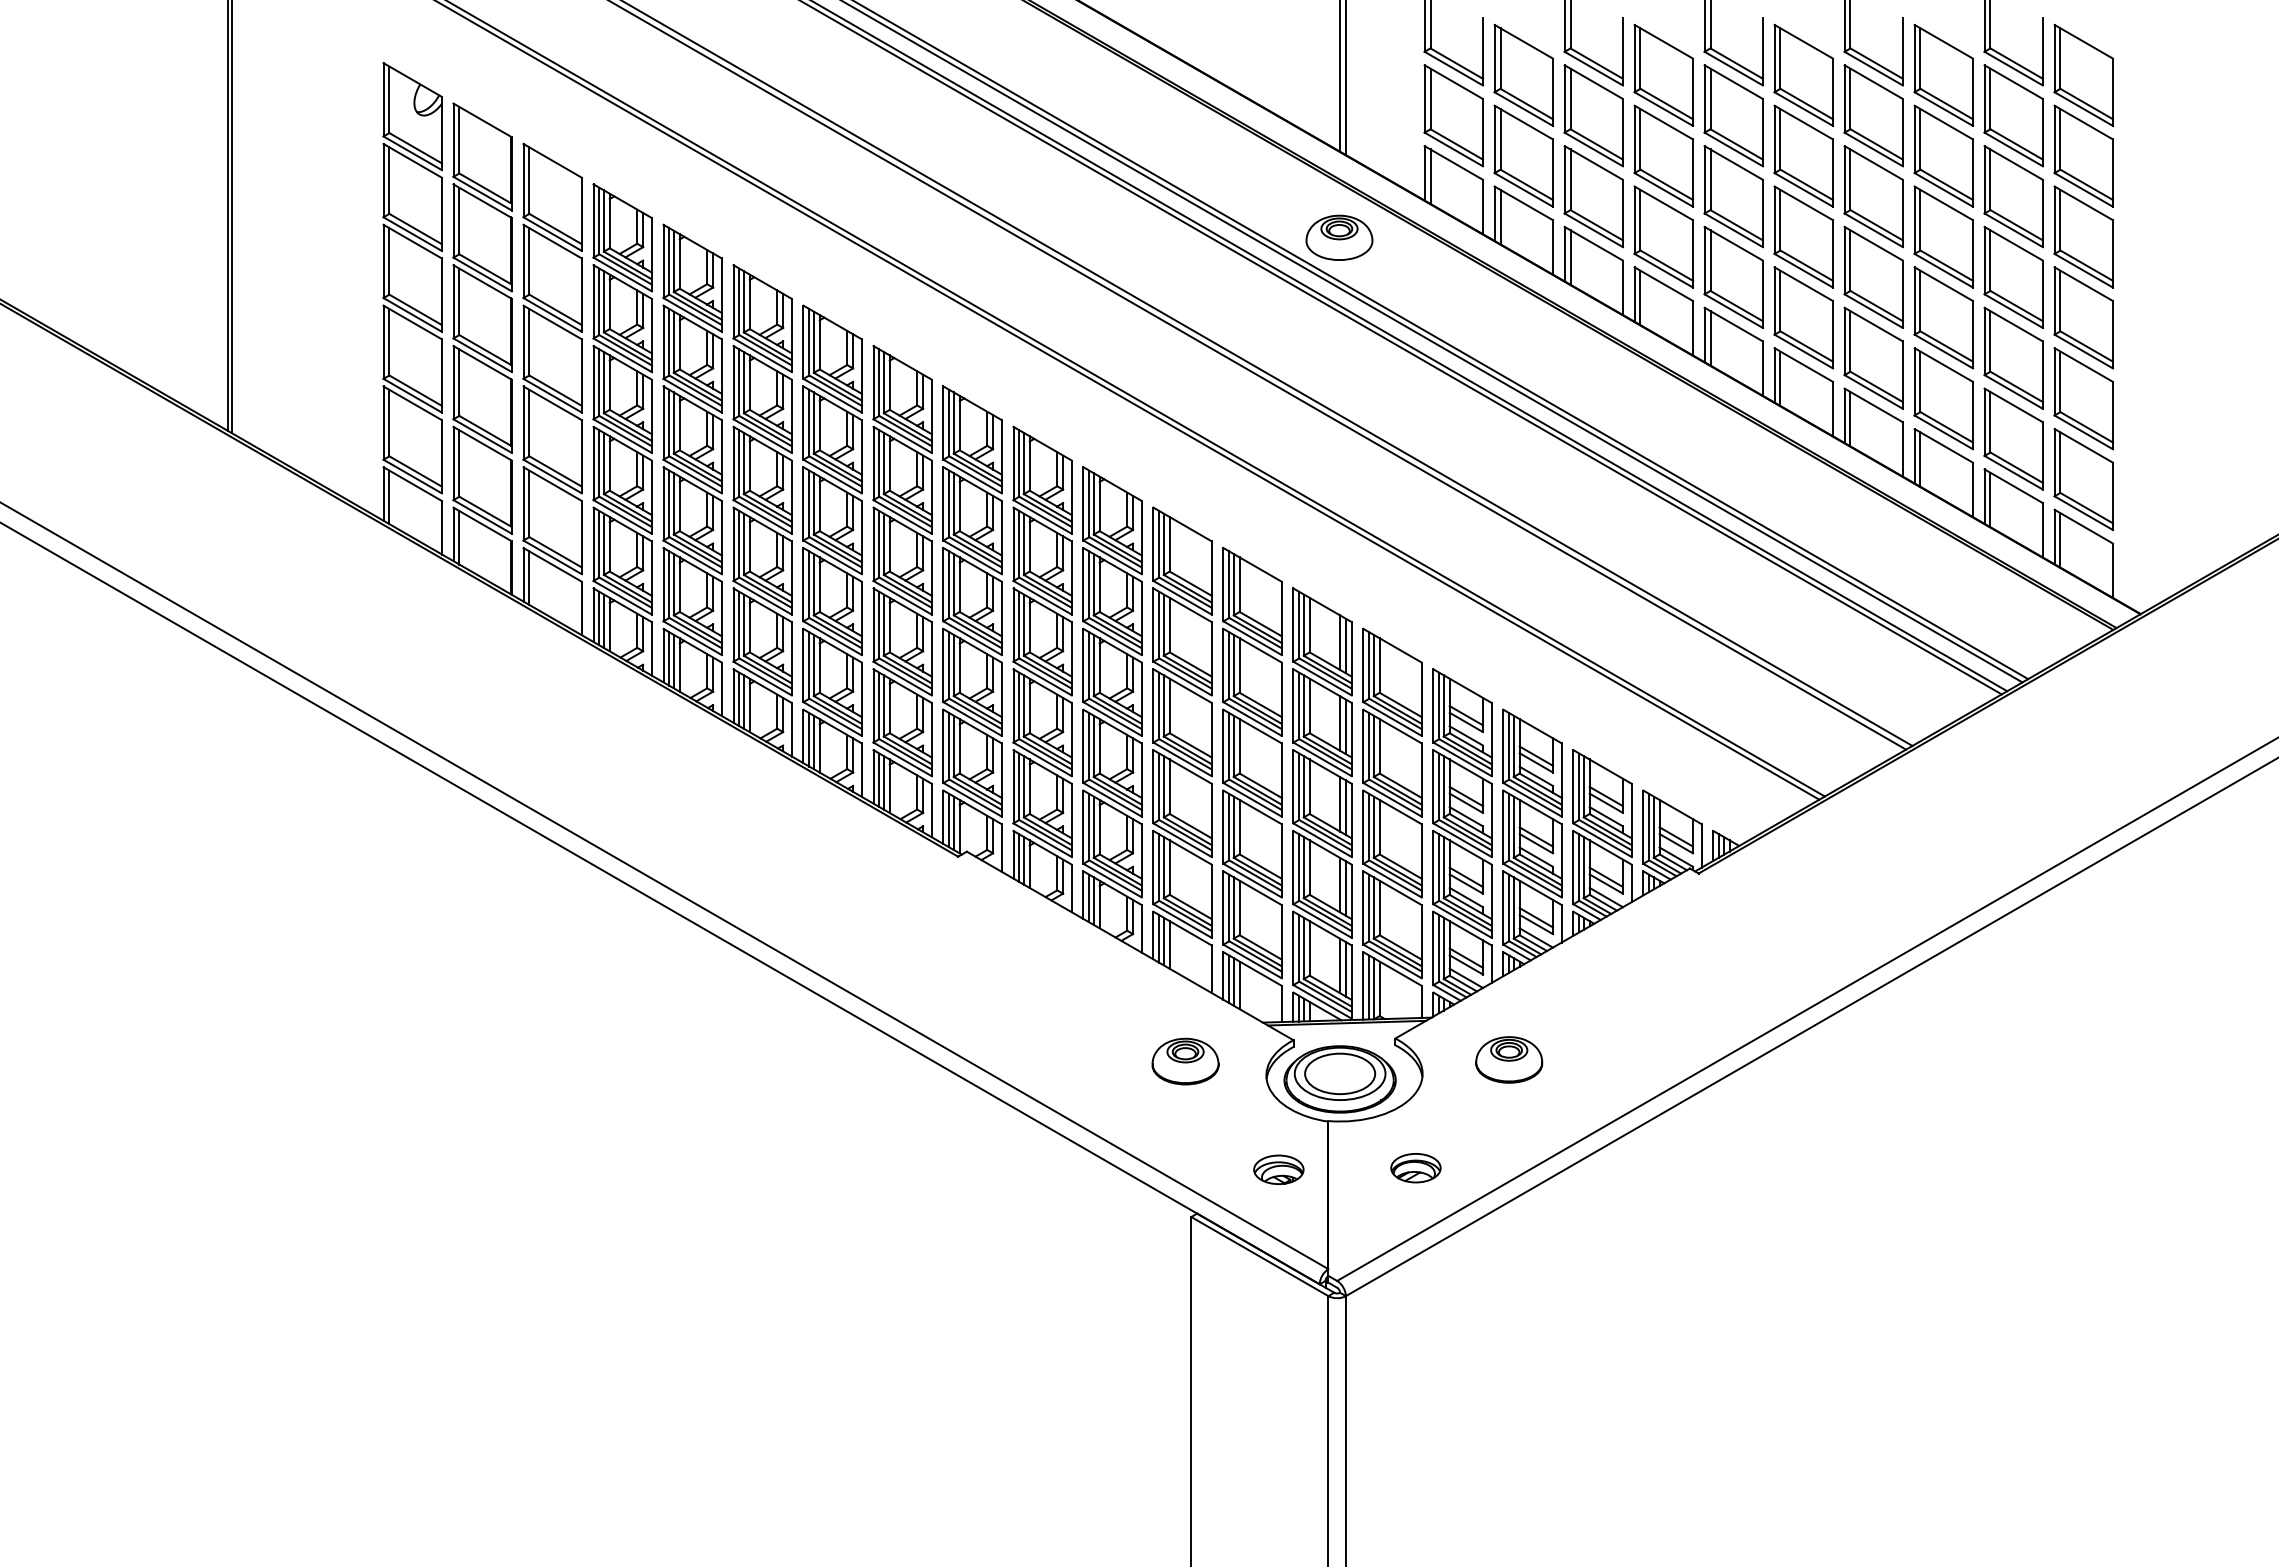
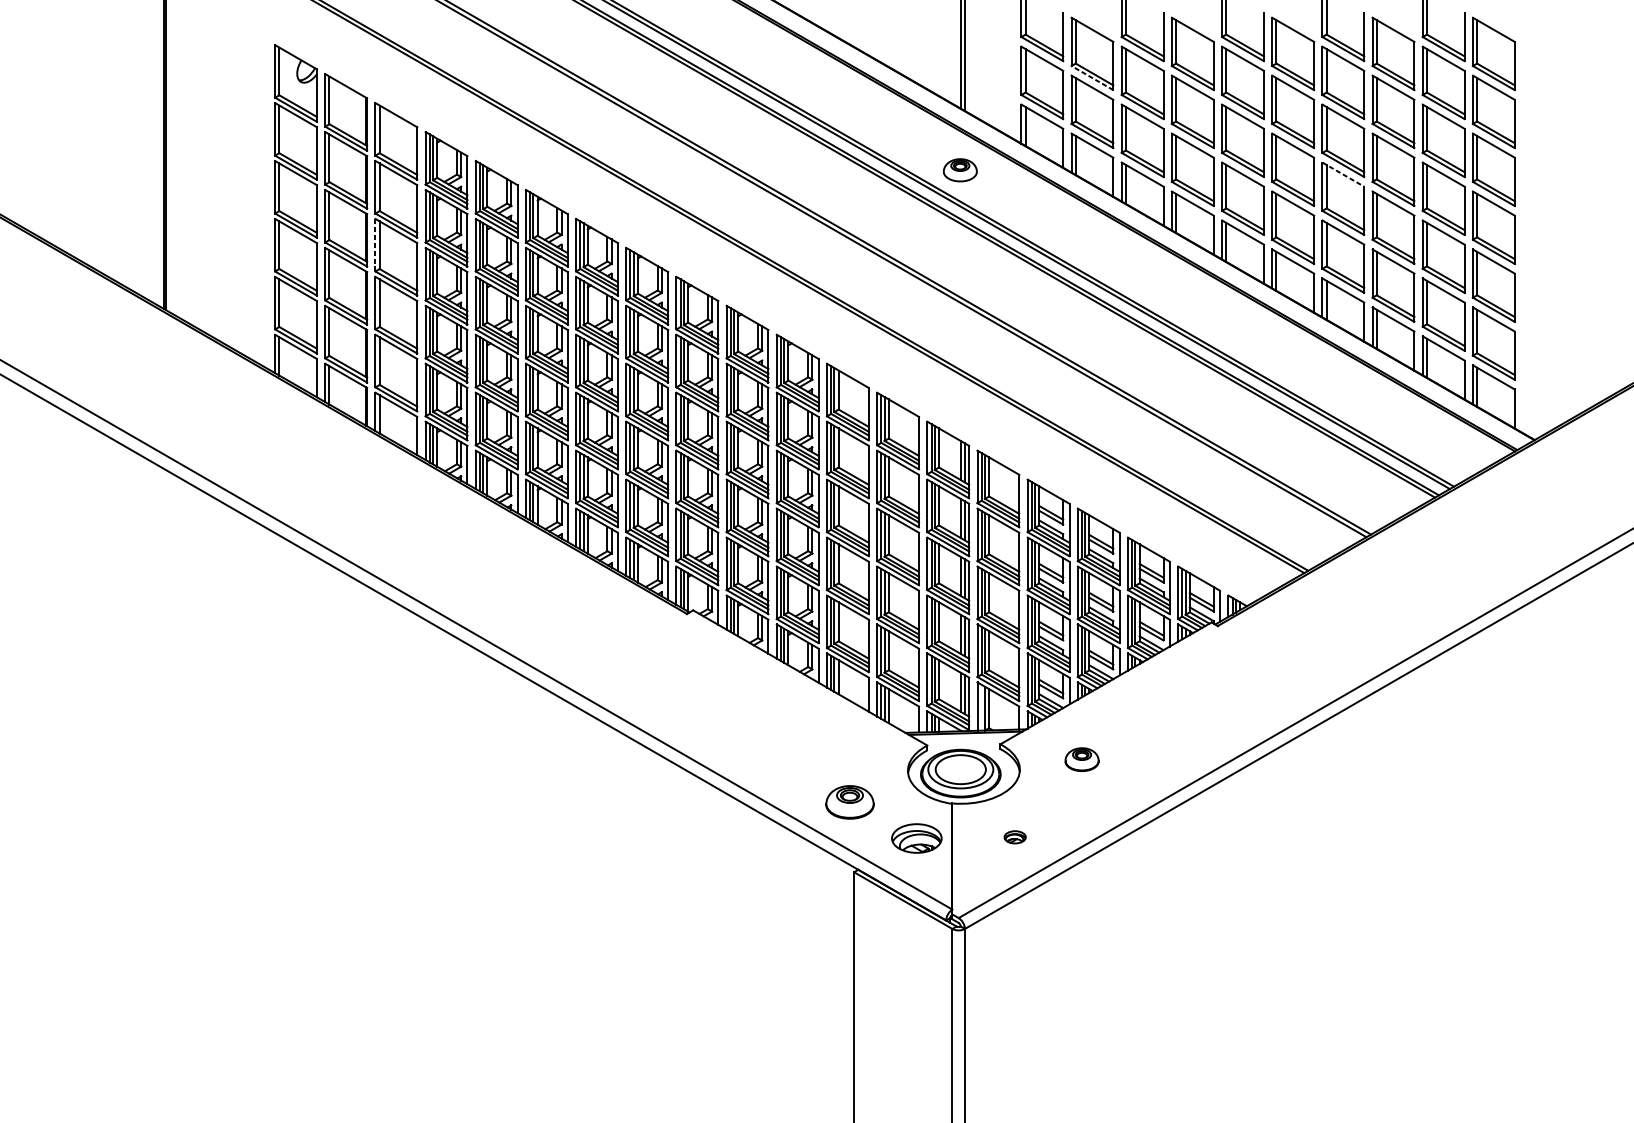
line: (1523, 109) -> (1092, 78), solid -> dashed
part: (1339, 237) -> (960, 170), size x0.7
line: (1873, 243) -> (1343, 174), solid -> dashed
line: (523, 342) -> (375, 245), solid -> dashed
line: (1369, 987) -> (981, 707), removed
part: (1509, 1059) -> (1082, 759), size x0.7
part: (1185, 1061) -> (849, 802), moved
part: (1415, 1168) -> (1014, 837), size x0.6
part: (1278, 1169) -> (916, 838), size x1.4

